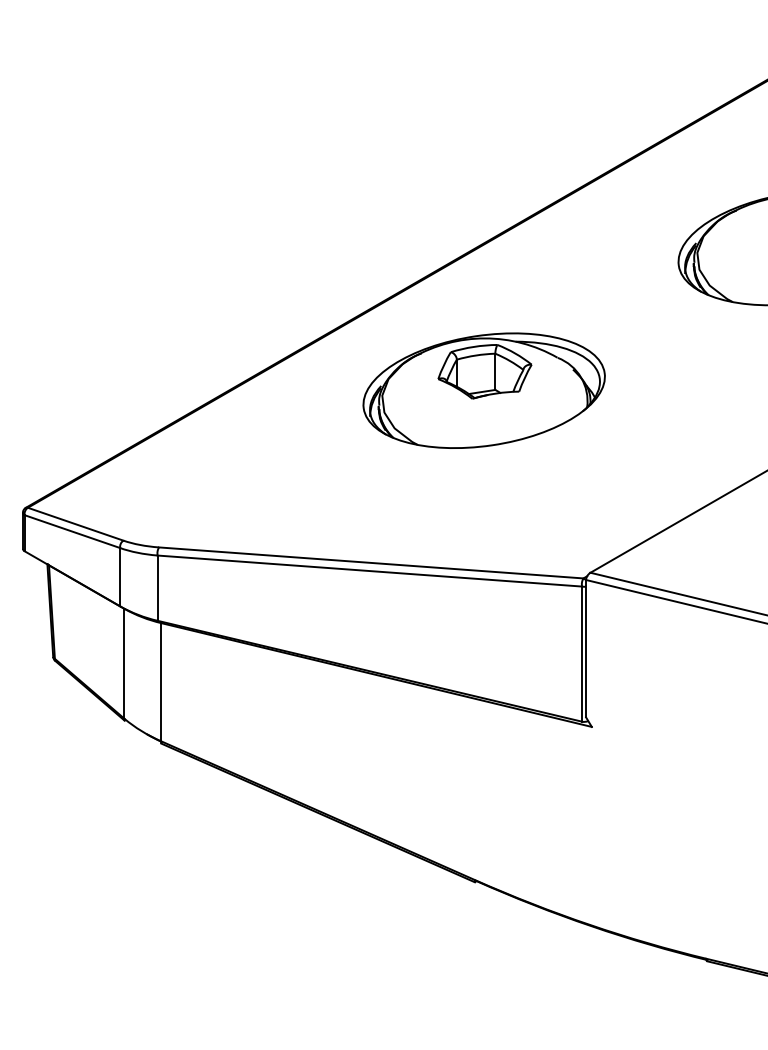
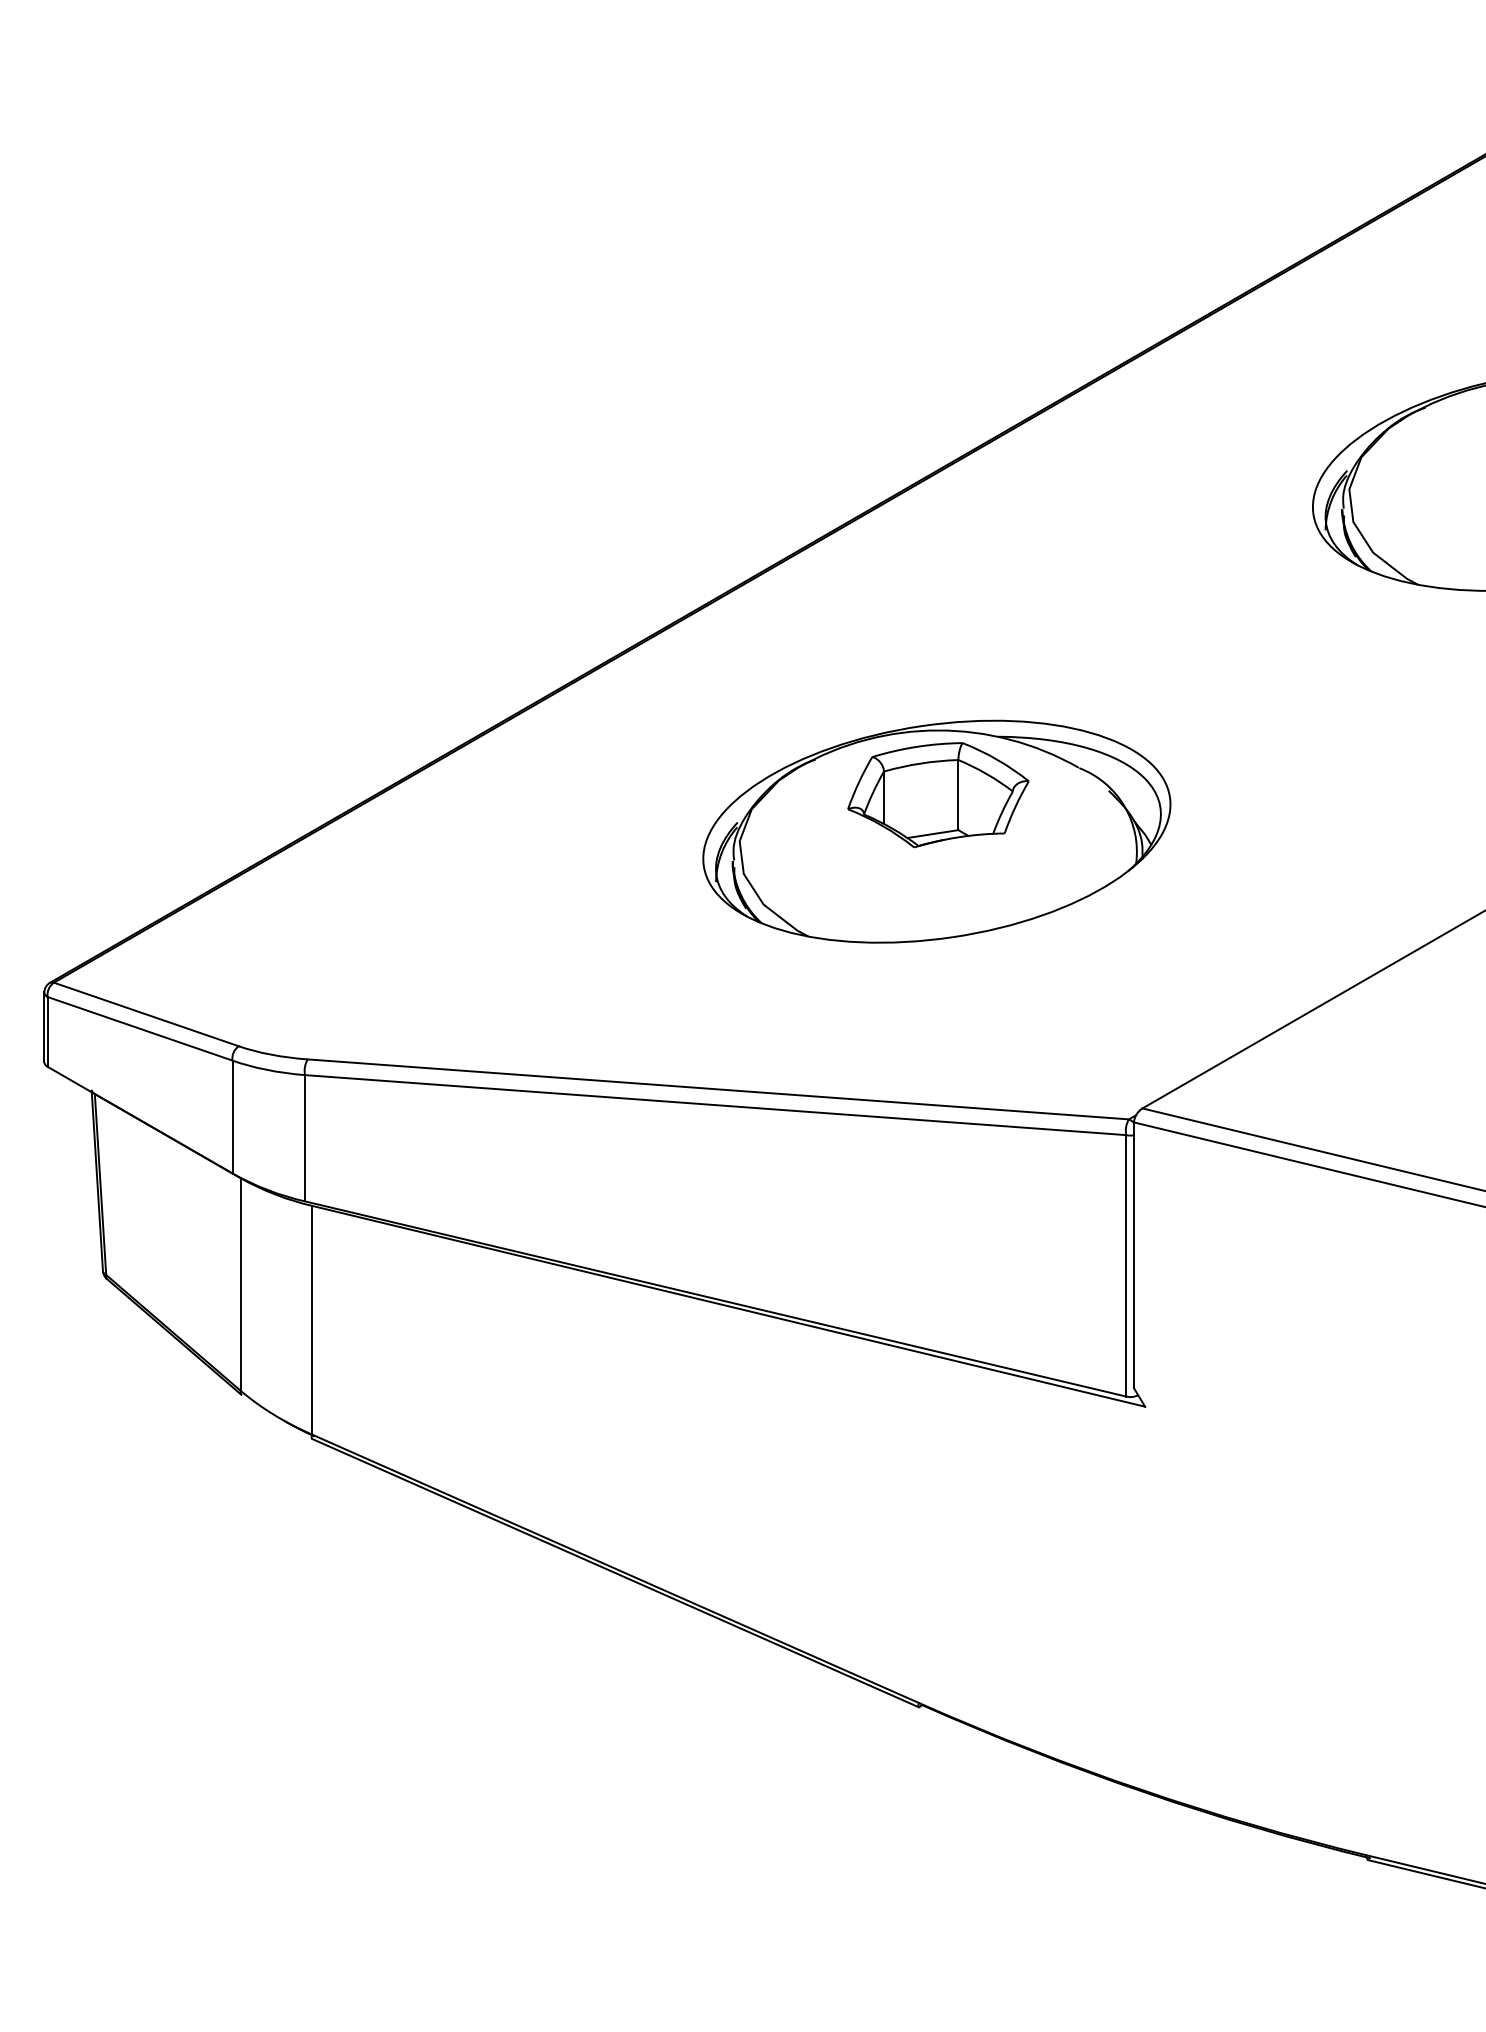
part: (483, 390) -> (935, 831), moved

